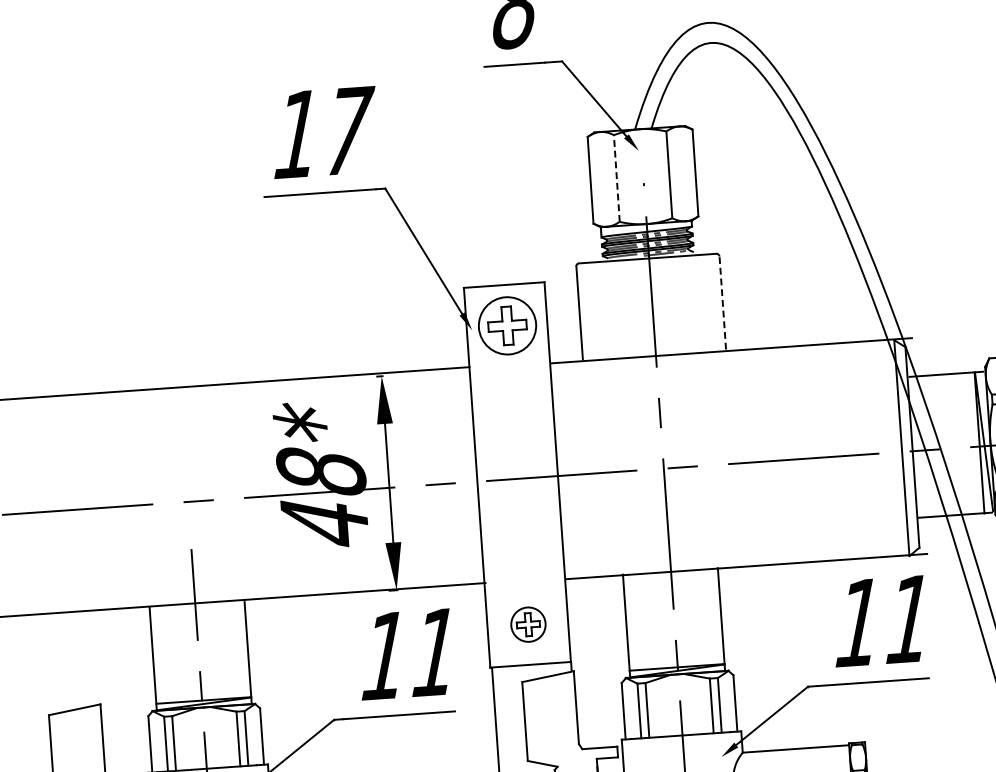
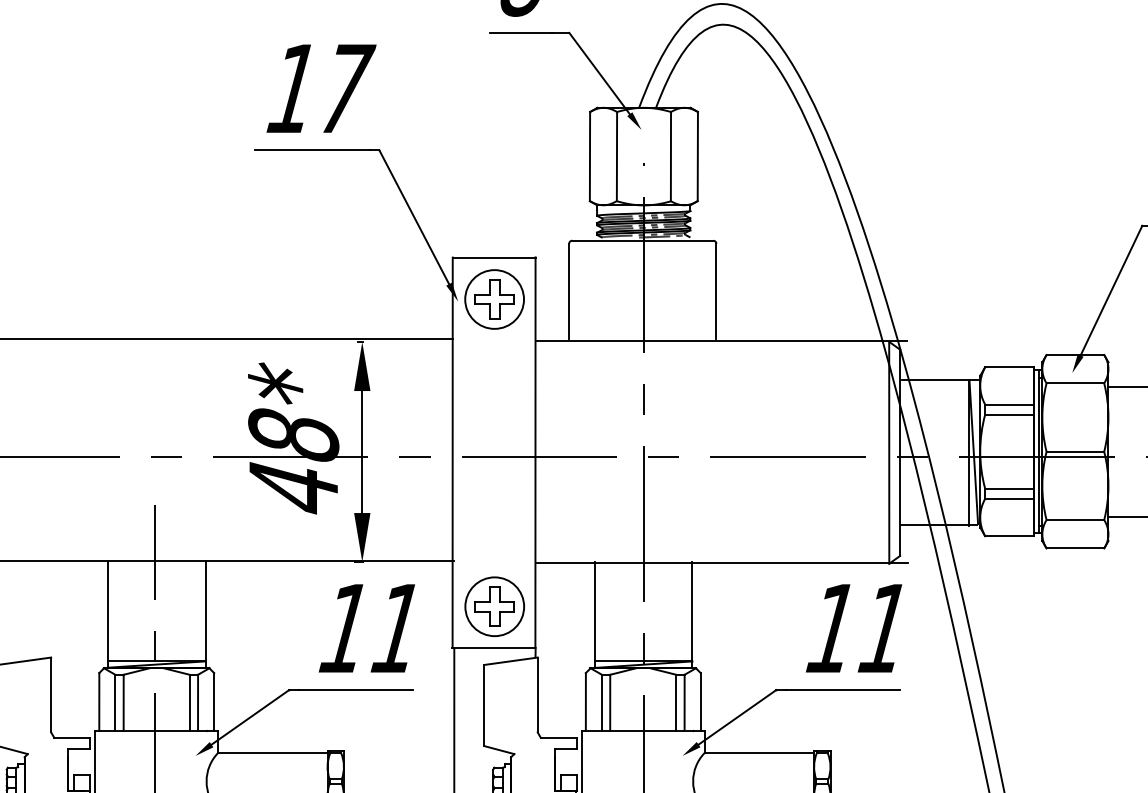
line: (616, 178) -> (616, 156), dashed -> solid
line: (722, 302) -> (716, 291), dashed -> solid
part: (528, 624) -> (494, 606), size x1.67

